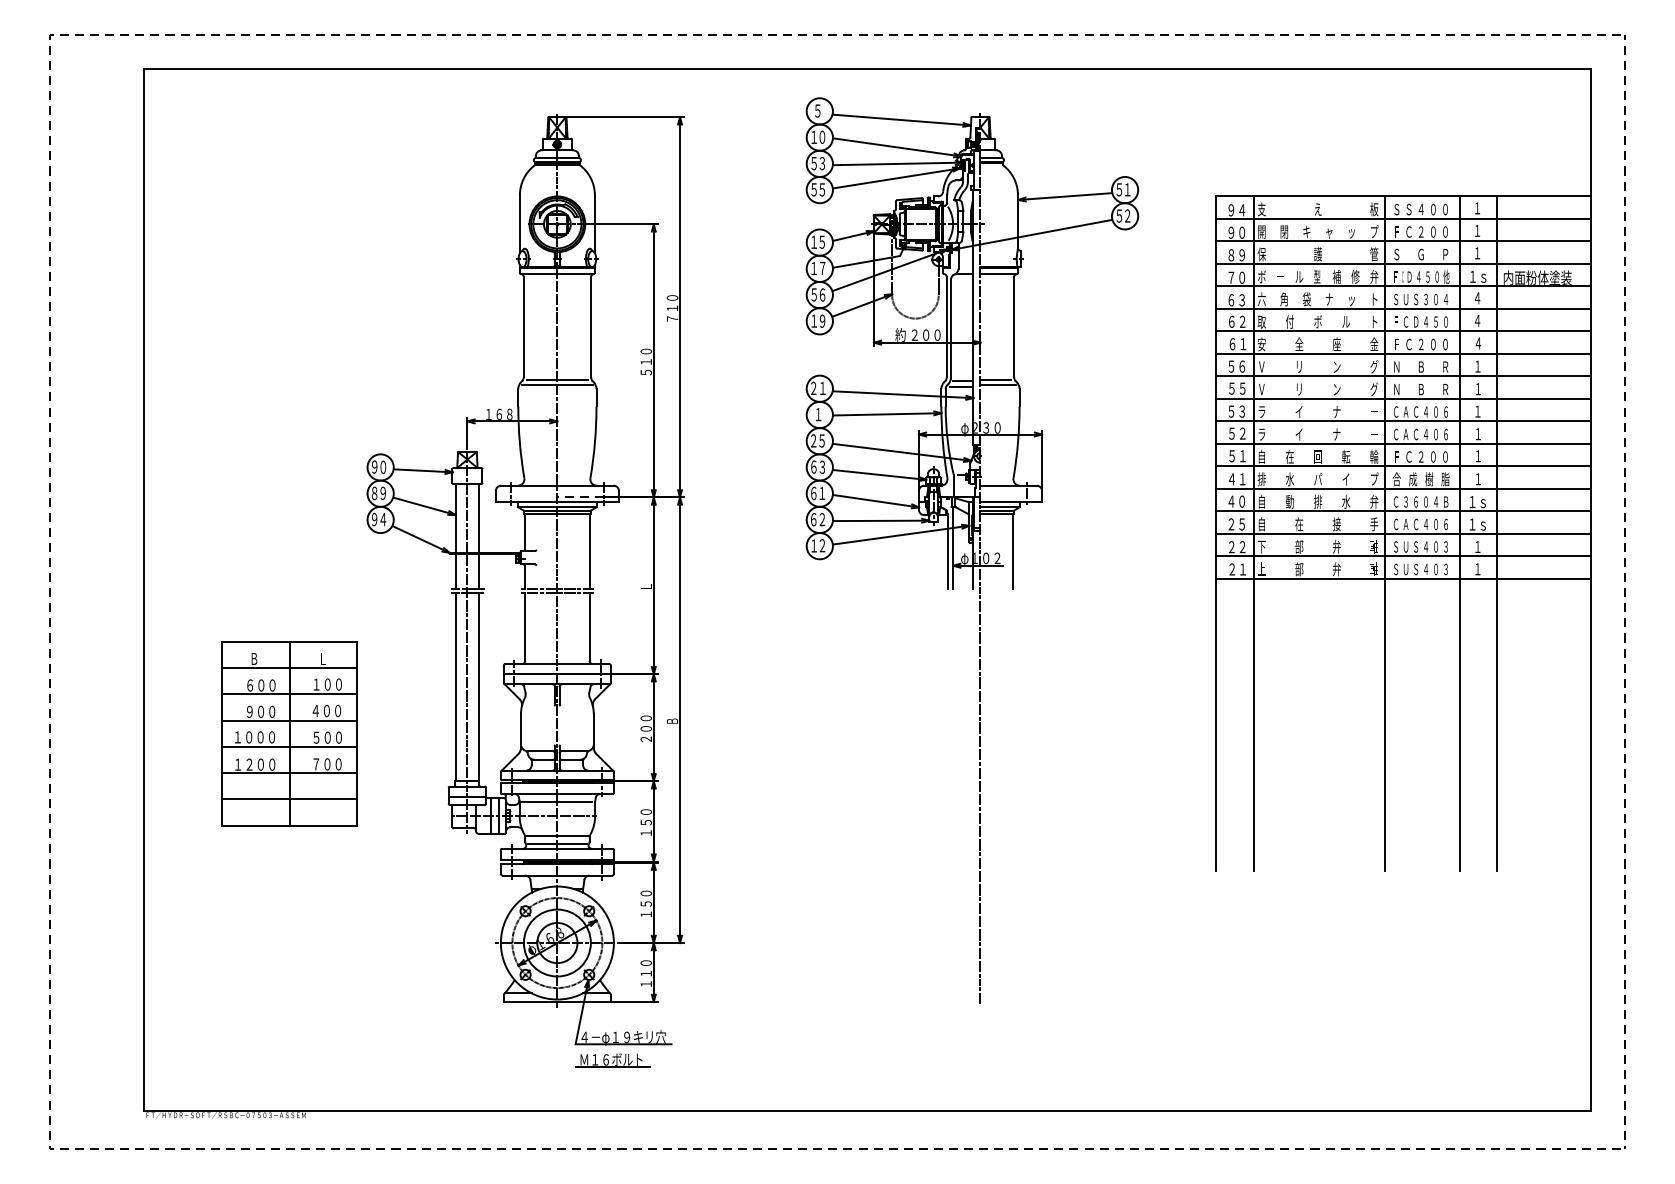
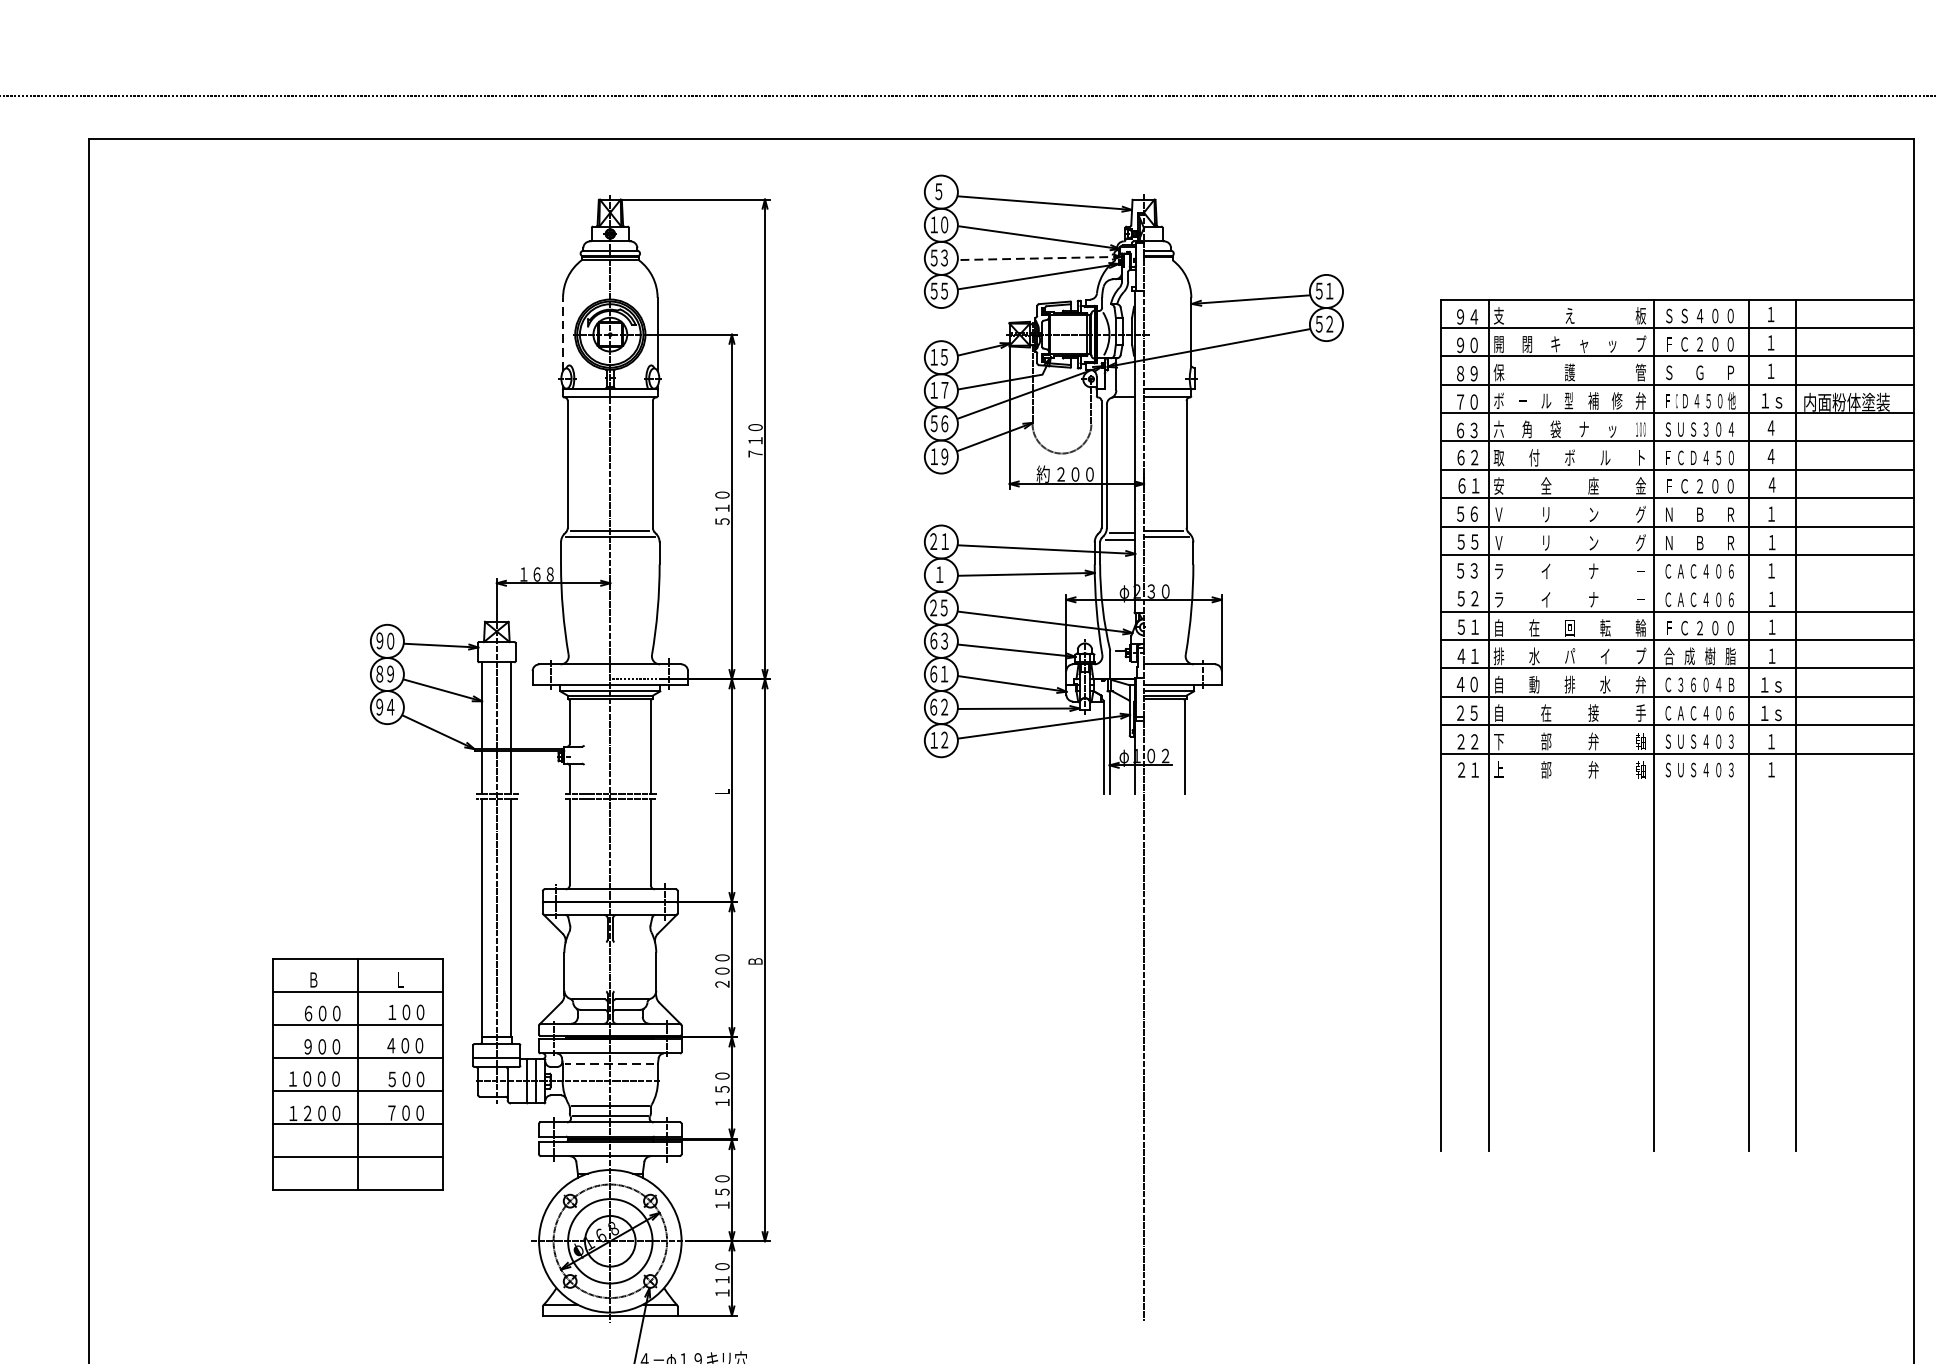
line: (897, 163) -> (1039, 257), solid -> dashed
line: (519, 224) -> (562, 334), solid -> dashed
text: (1374, 299) -> (1641, 429), ト -> １００
line: (1403, 421) -> (1677, 583), removed
line: (1403, 578) -> (1677, 781), removed
part: (289, 733) -> (358, 1074), moved
line: (556, 802) -> (609, 1064), solid -> dashed

